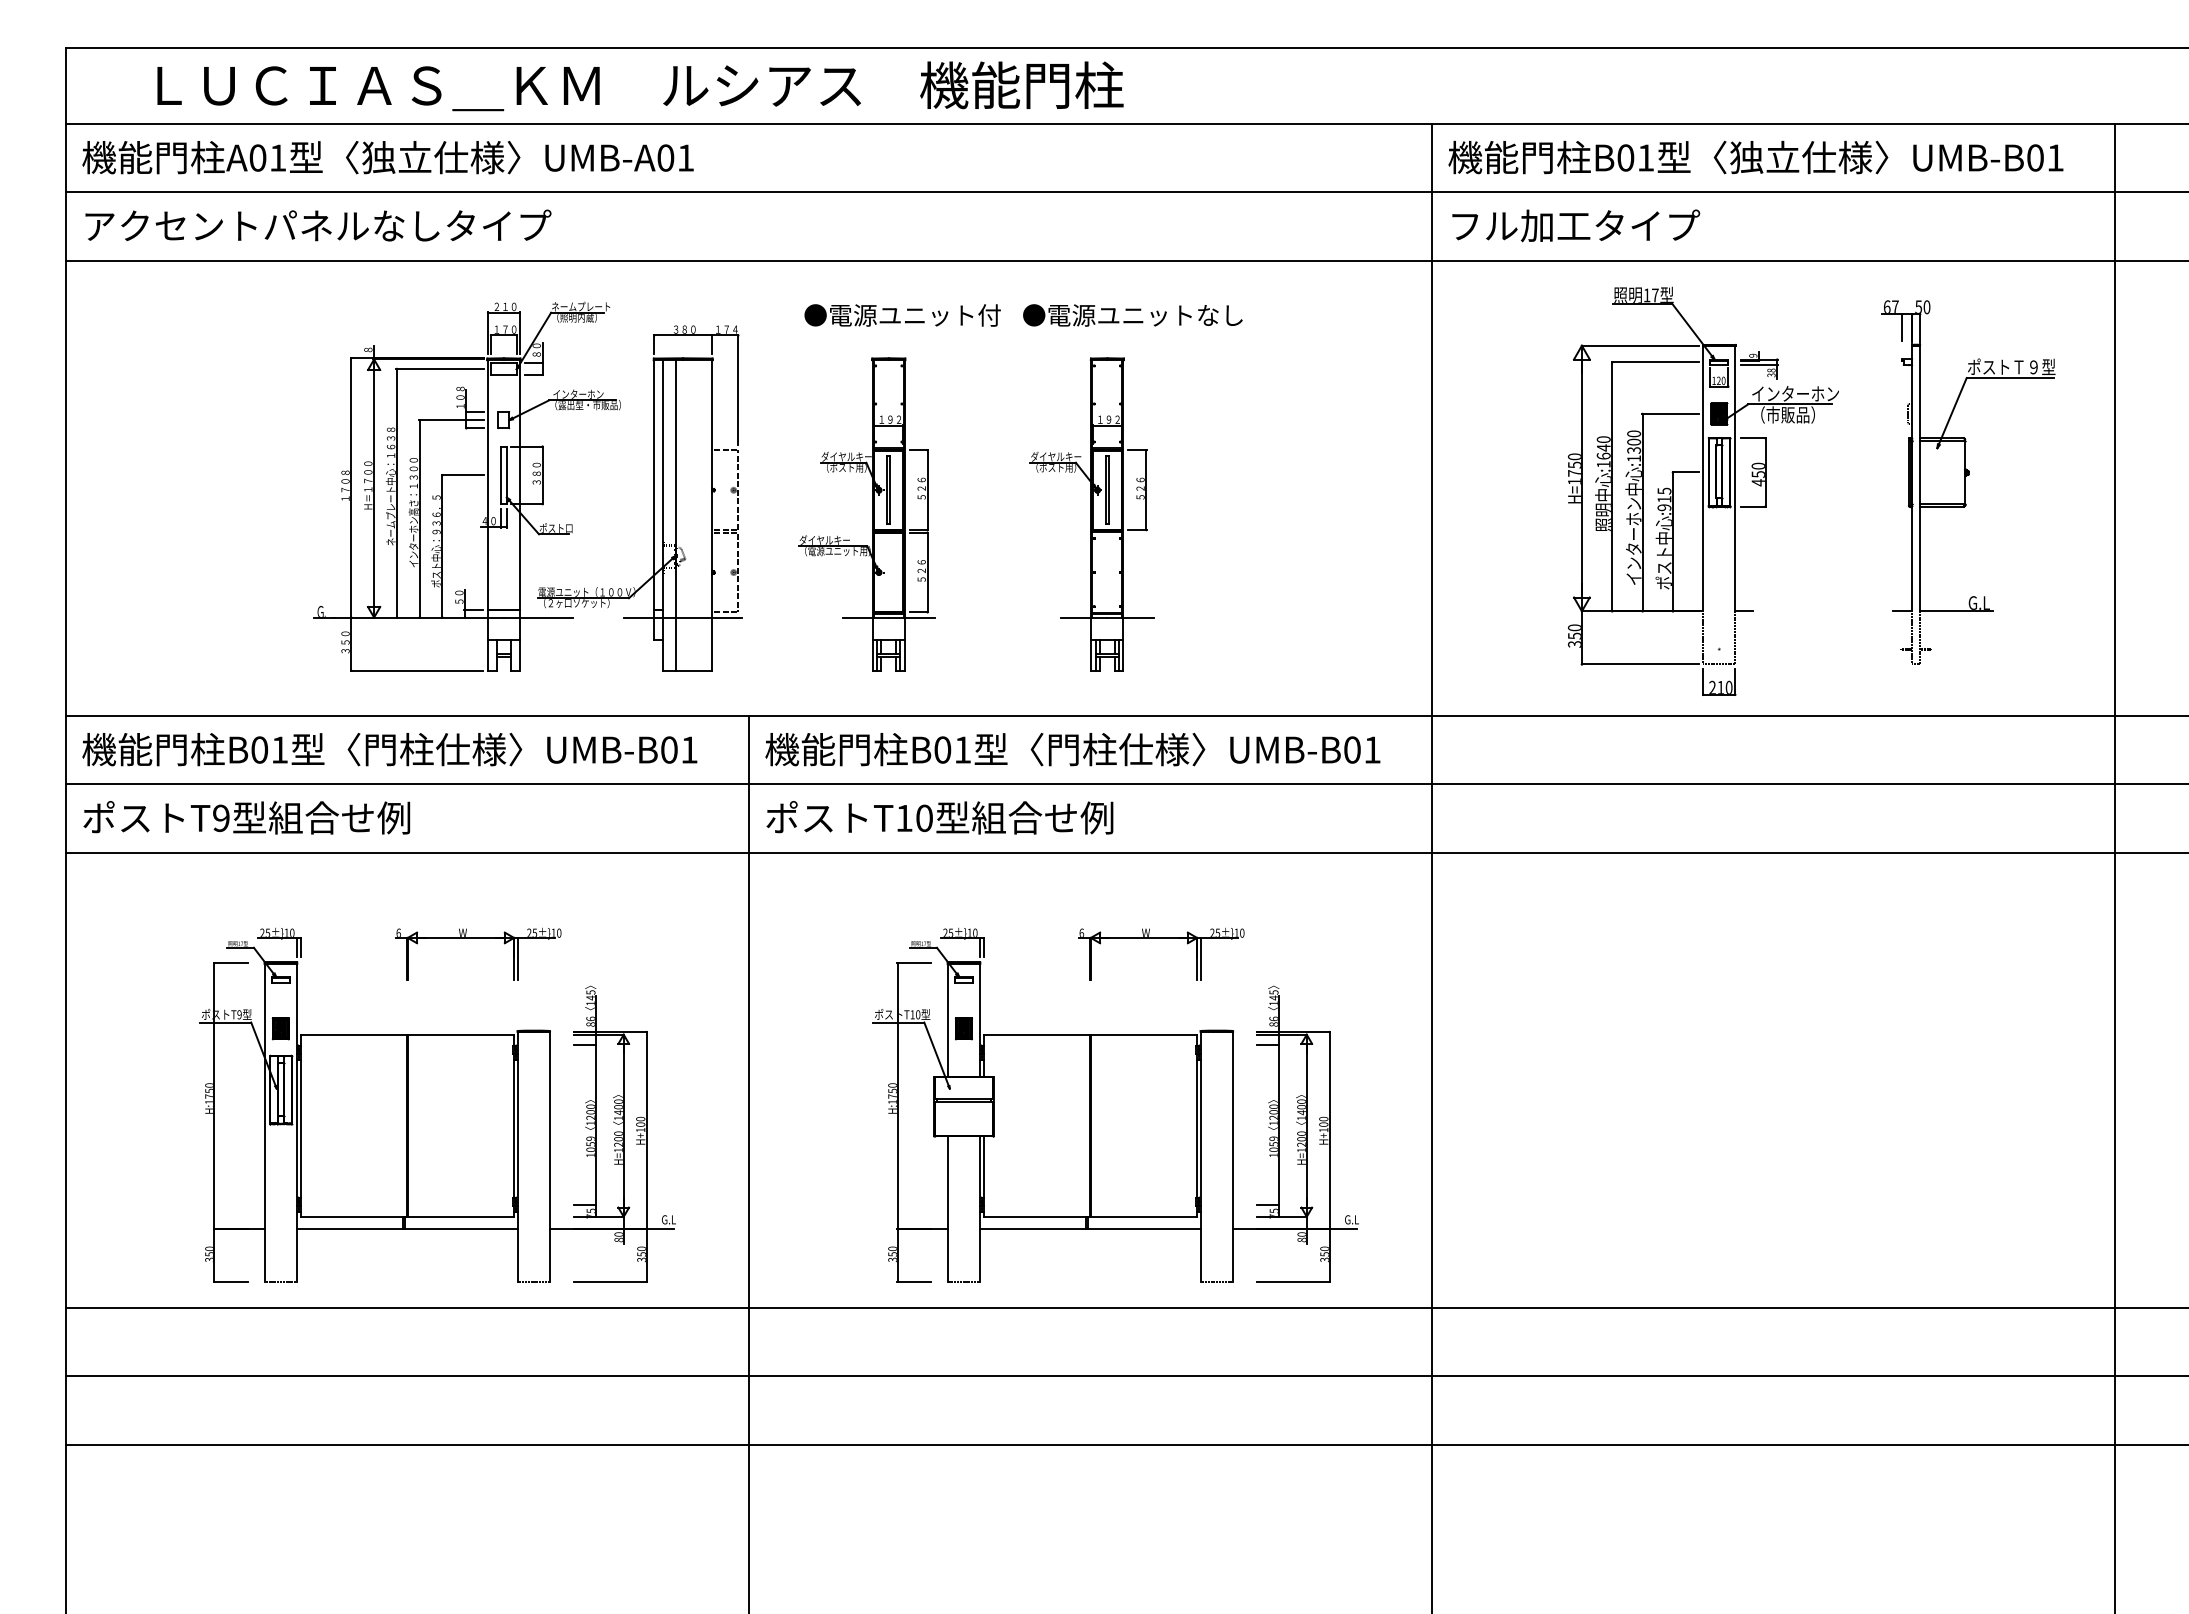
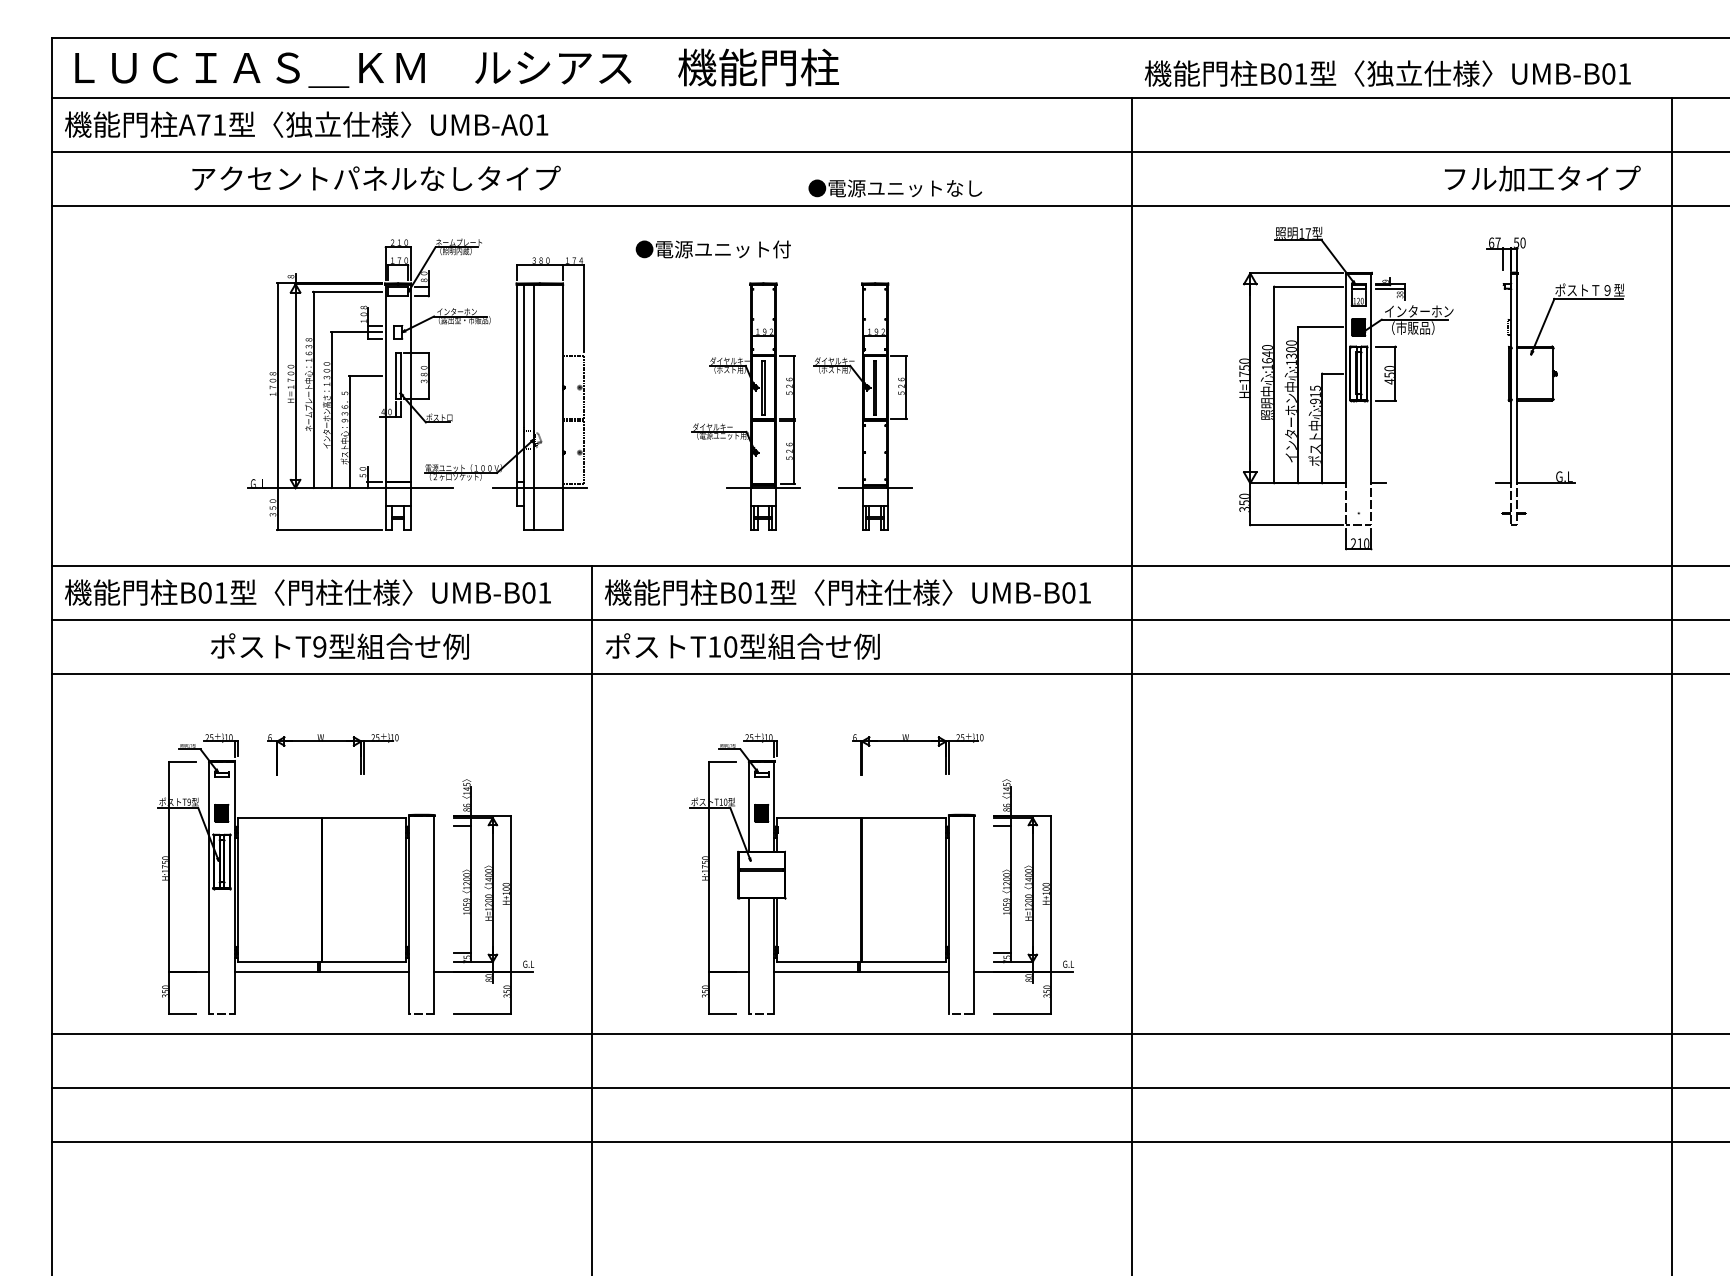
text: (639, 85) -> (456, 67), moved
text: (257, 157) -> (203, 124), A01 -> A71
text: (1755, 157) -> (1387, 73), moved
text: (318, 224) -> (376, 177), moved
text: (1575, 225) -> (1542, 178), moved
text: (1133, 315) -> (895, 188), moved
part: (866, 514) -> (745, 406), moved
text: (246, 817) -> (339, 646), moved
part: (477, 937) -> (332, 741), moved

